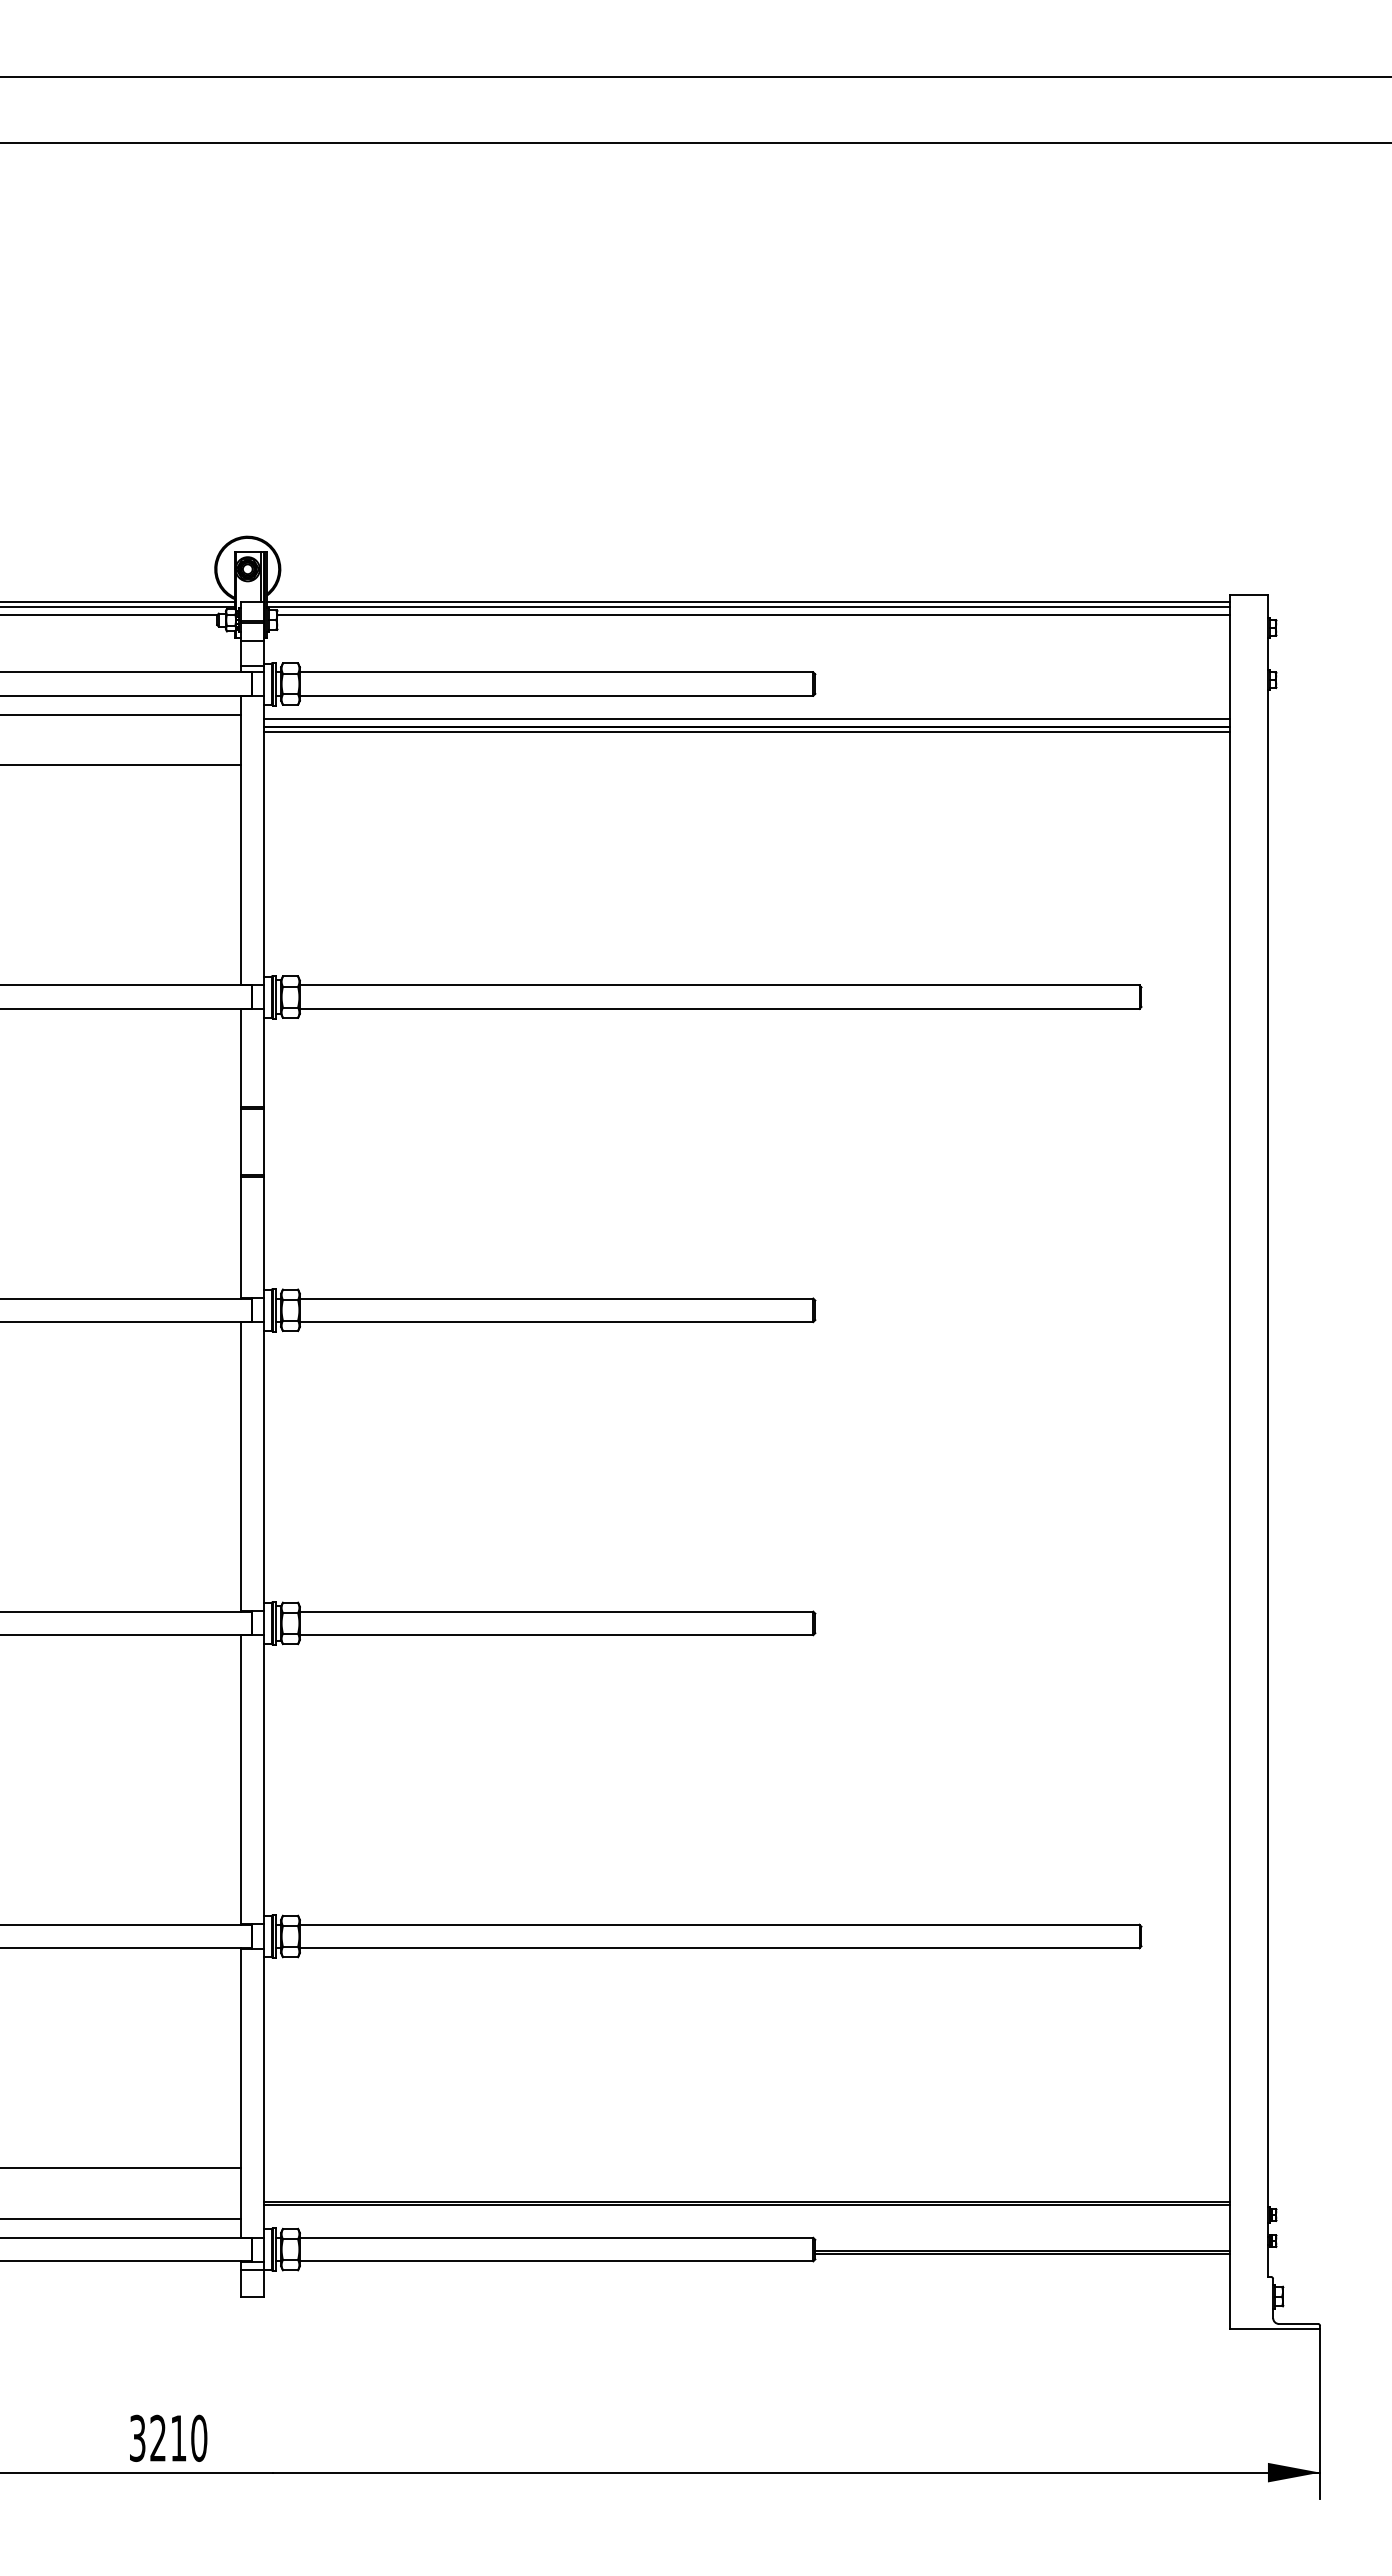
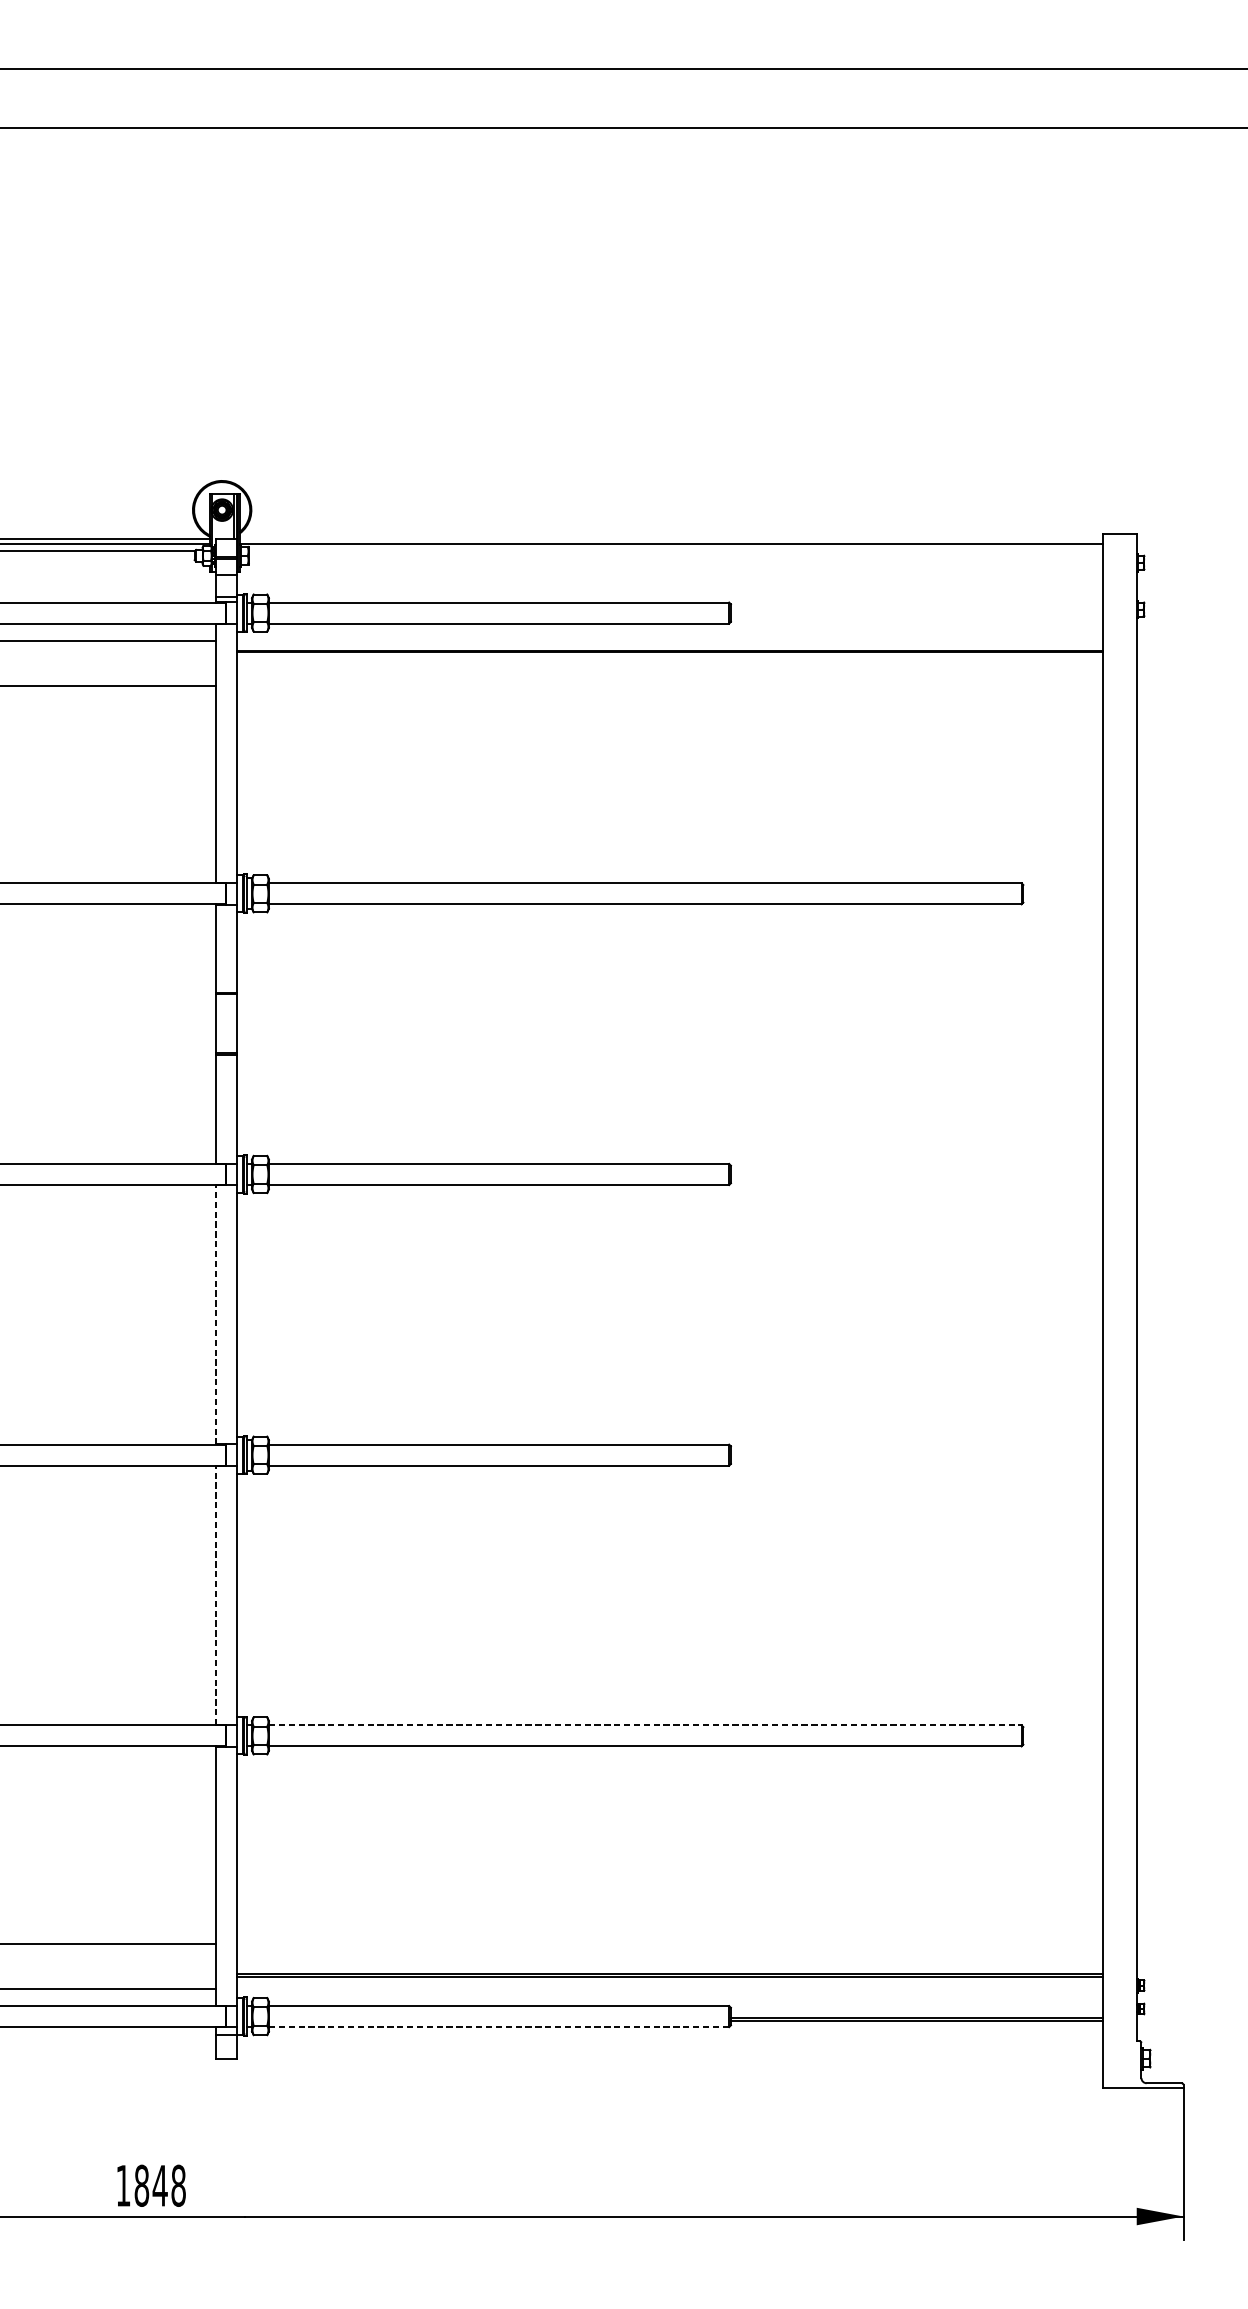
line: (748, 601) -> (671, 539), removed
line: (753, 615) -> (675, 551), removed
line: (747, 718) -> (670, 643), removed
line: (747, 732) -> (670, 656), removed
line: (241, 1466) -> (216, 1314), solid -> dashed
line: (241, 1779) -> (216, 1595), solid -> dashed
line: (719, 1924) -> (645, 1725), solid -> dashed
line: (556, 2261) -> (498, 2027), solid -> dashed
text: (168, 2438) -> (151, 2185), 3210 -> 1848

